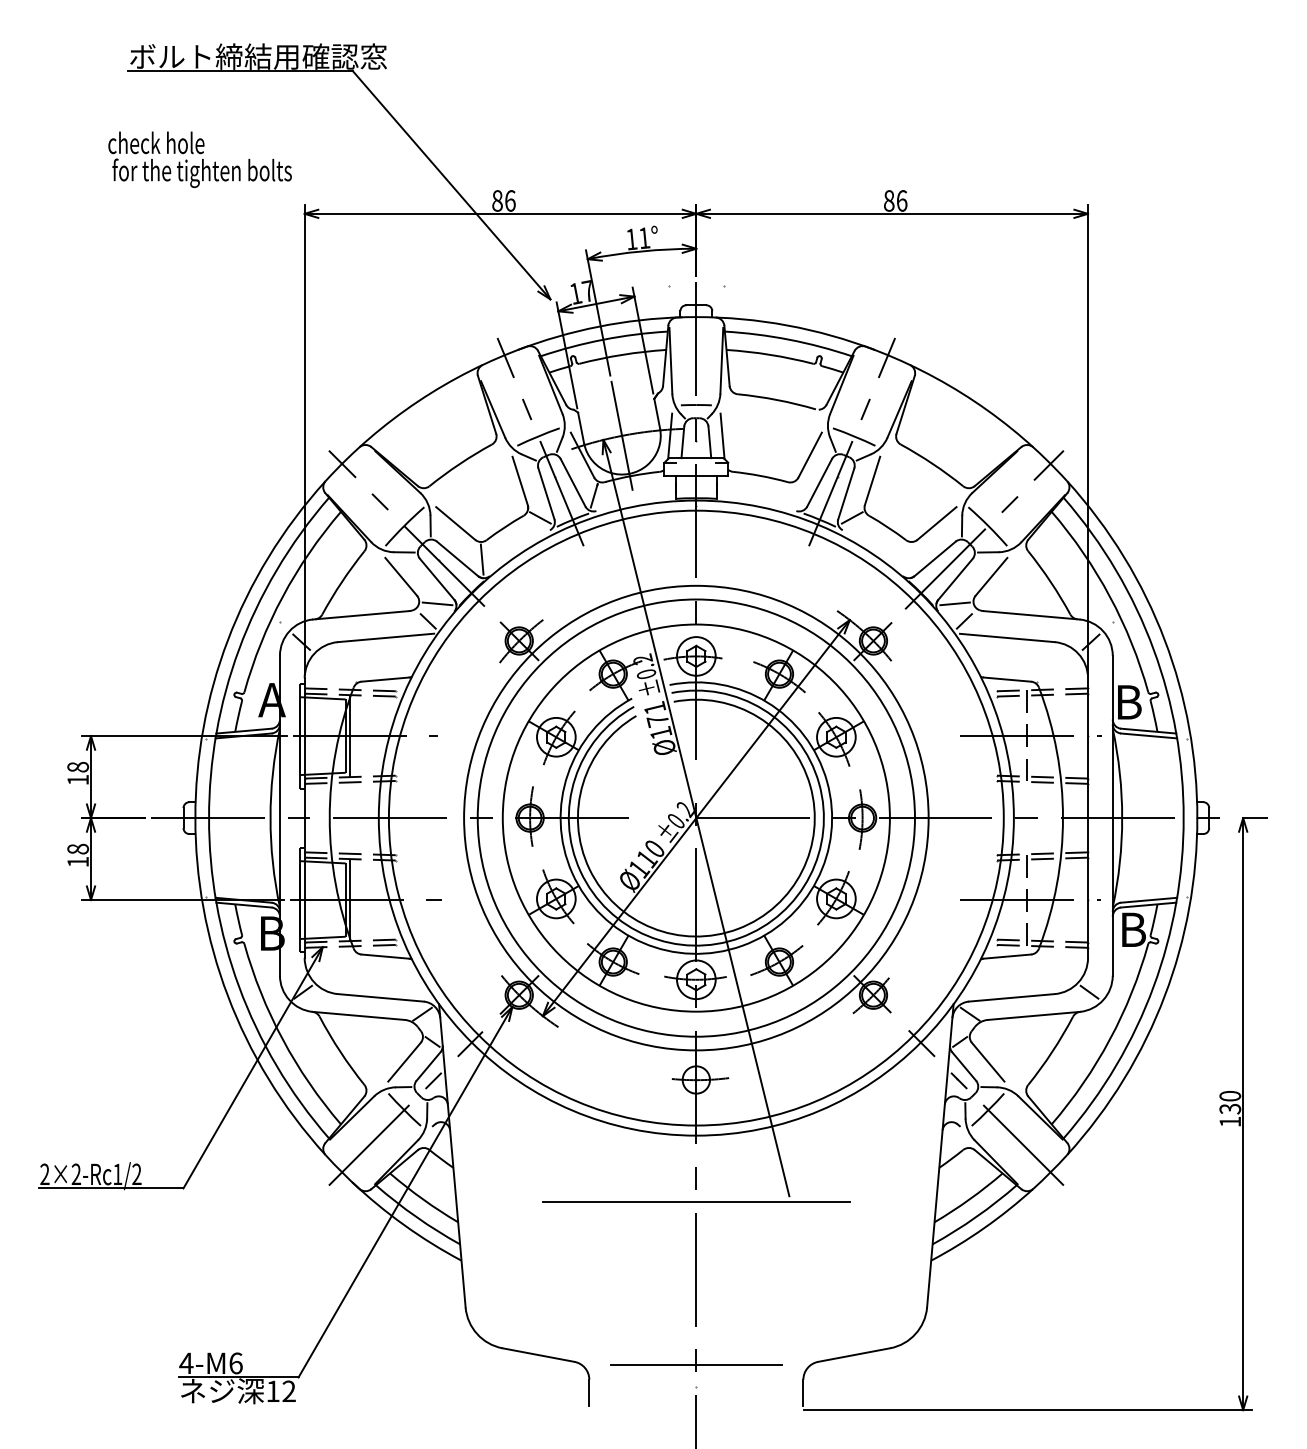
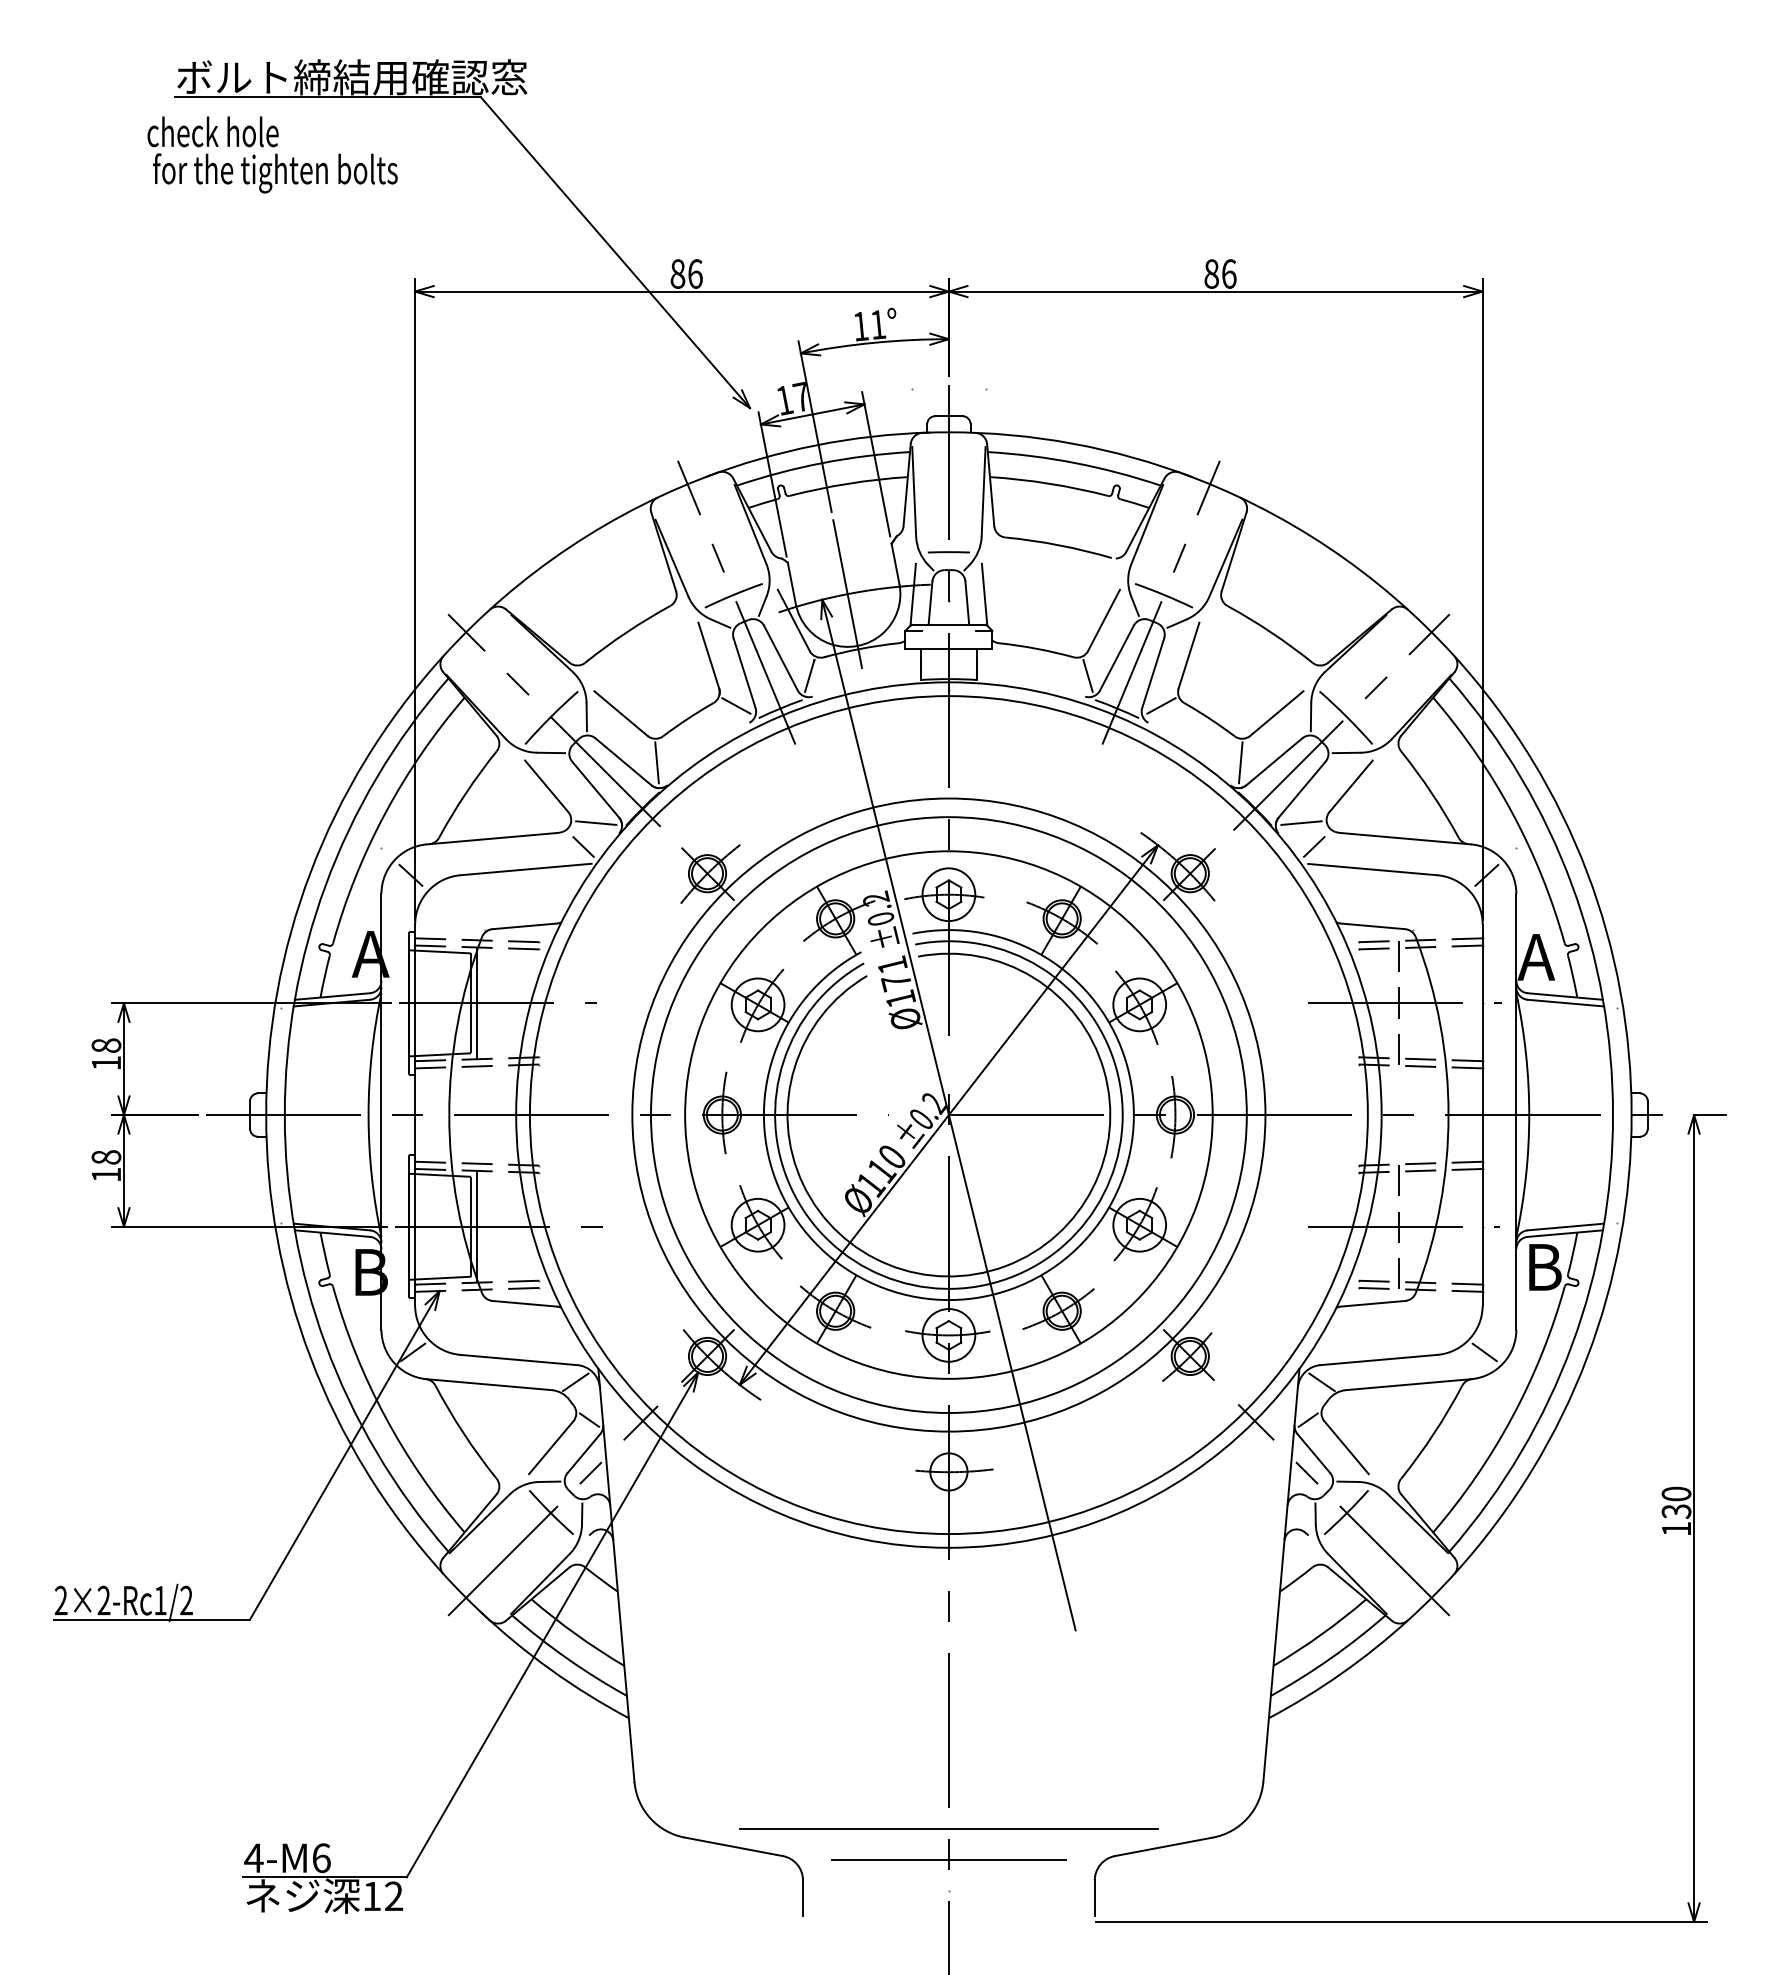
text: (200, 159) -> (272, 154), moved
line: (798, 495) -> (1087, 675), added
line: (910, 559) -> (1240, 762), added
text: (1127, 702) -> (1536, 957), B -> A
line: (696, 1202) -> (948, 1828), moved

